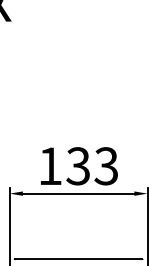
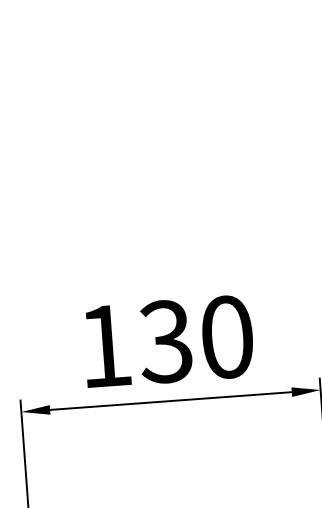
text: (106, 166) -> (227, 337), 133 -> 130

